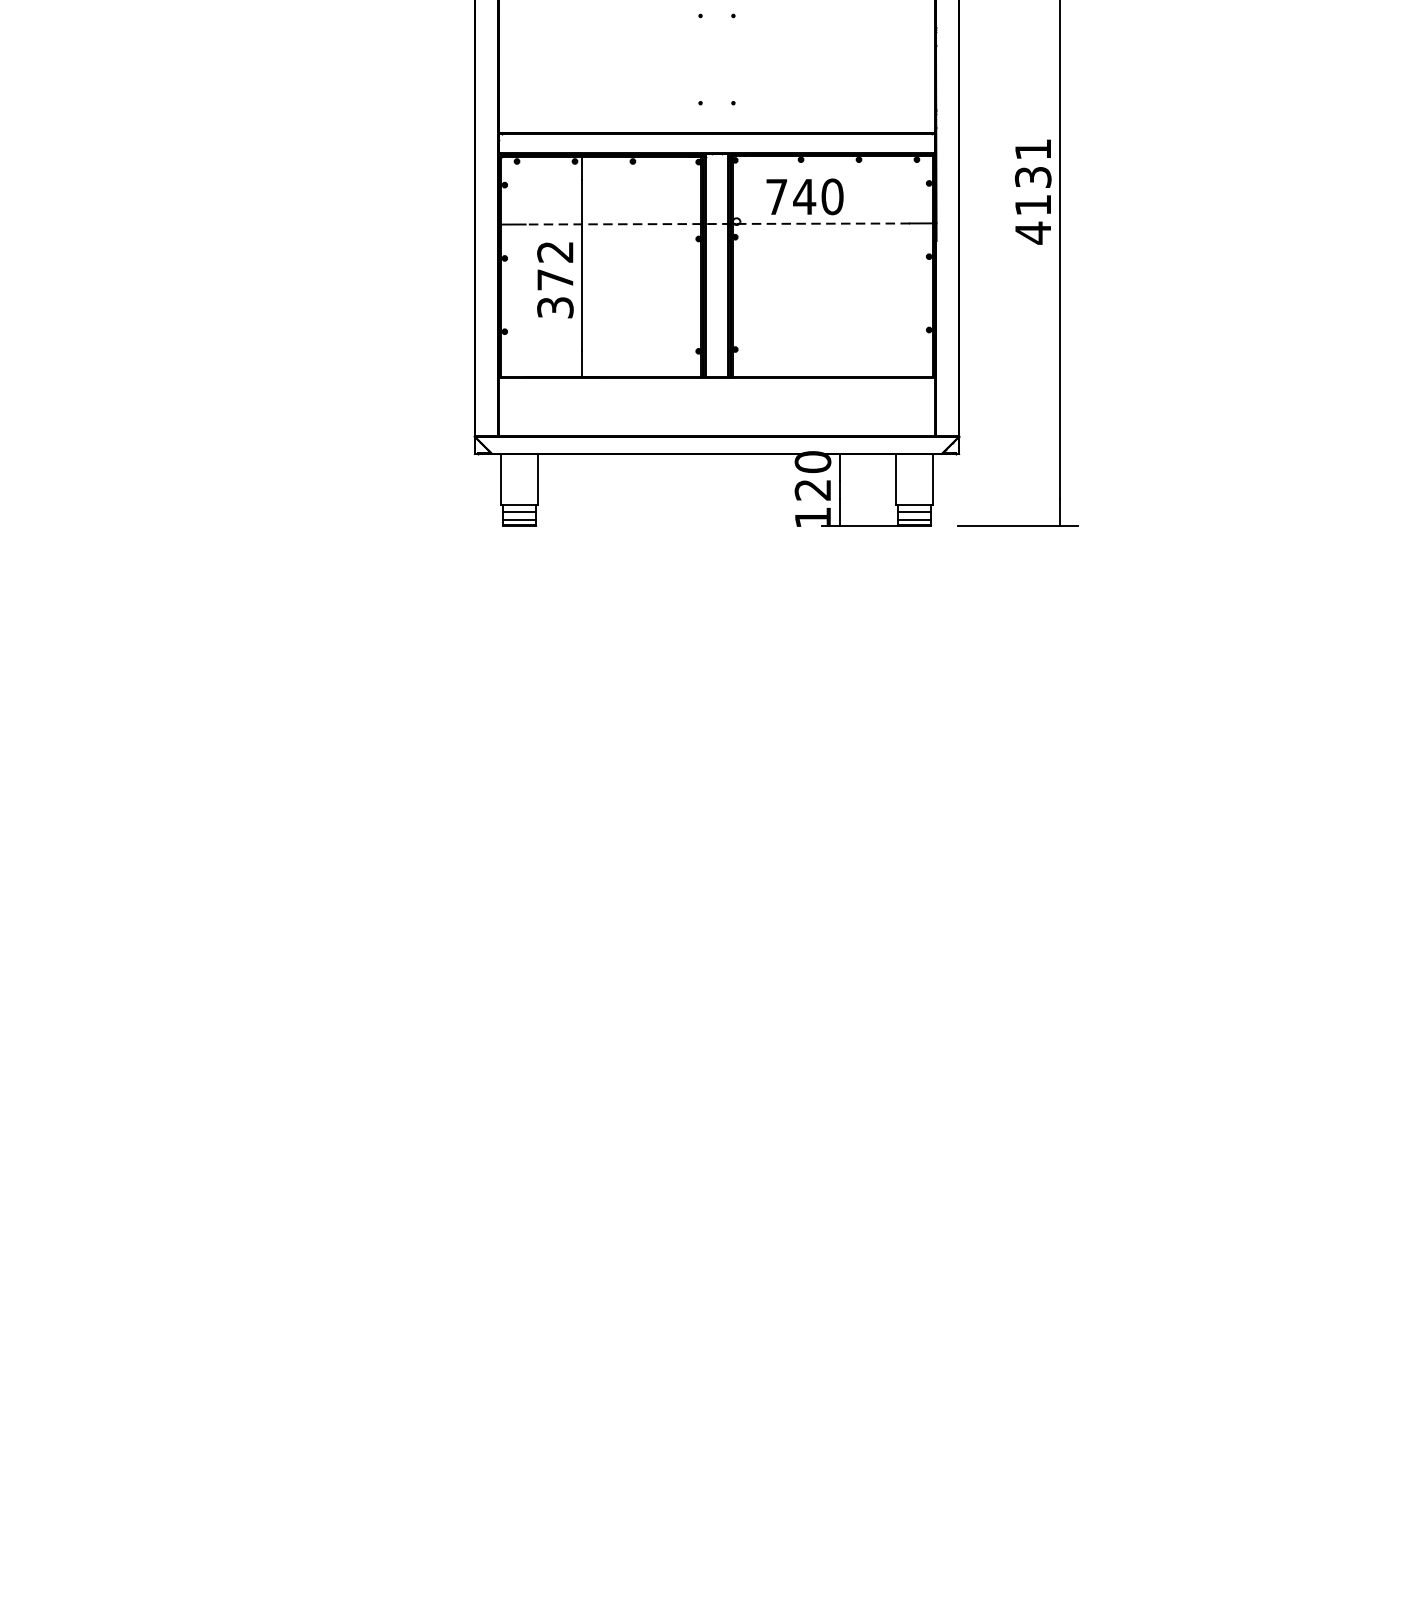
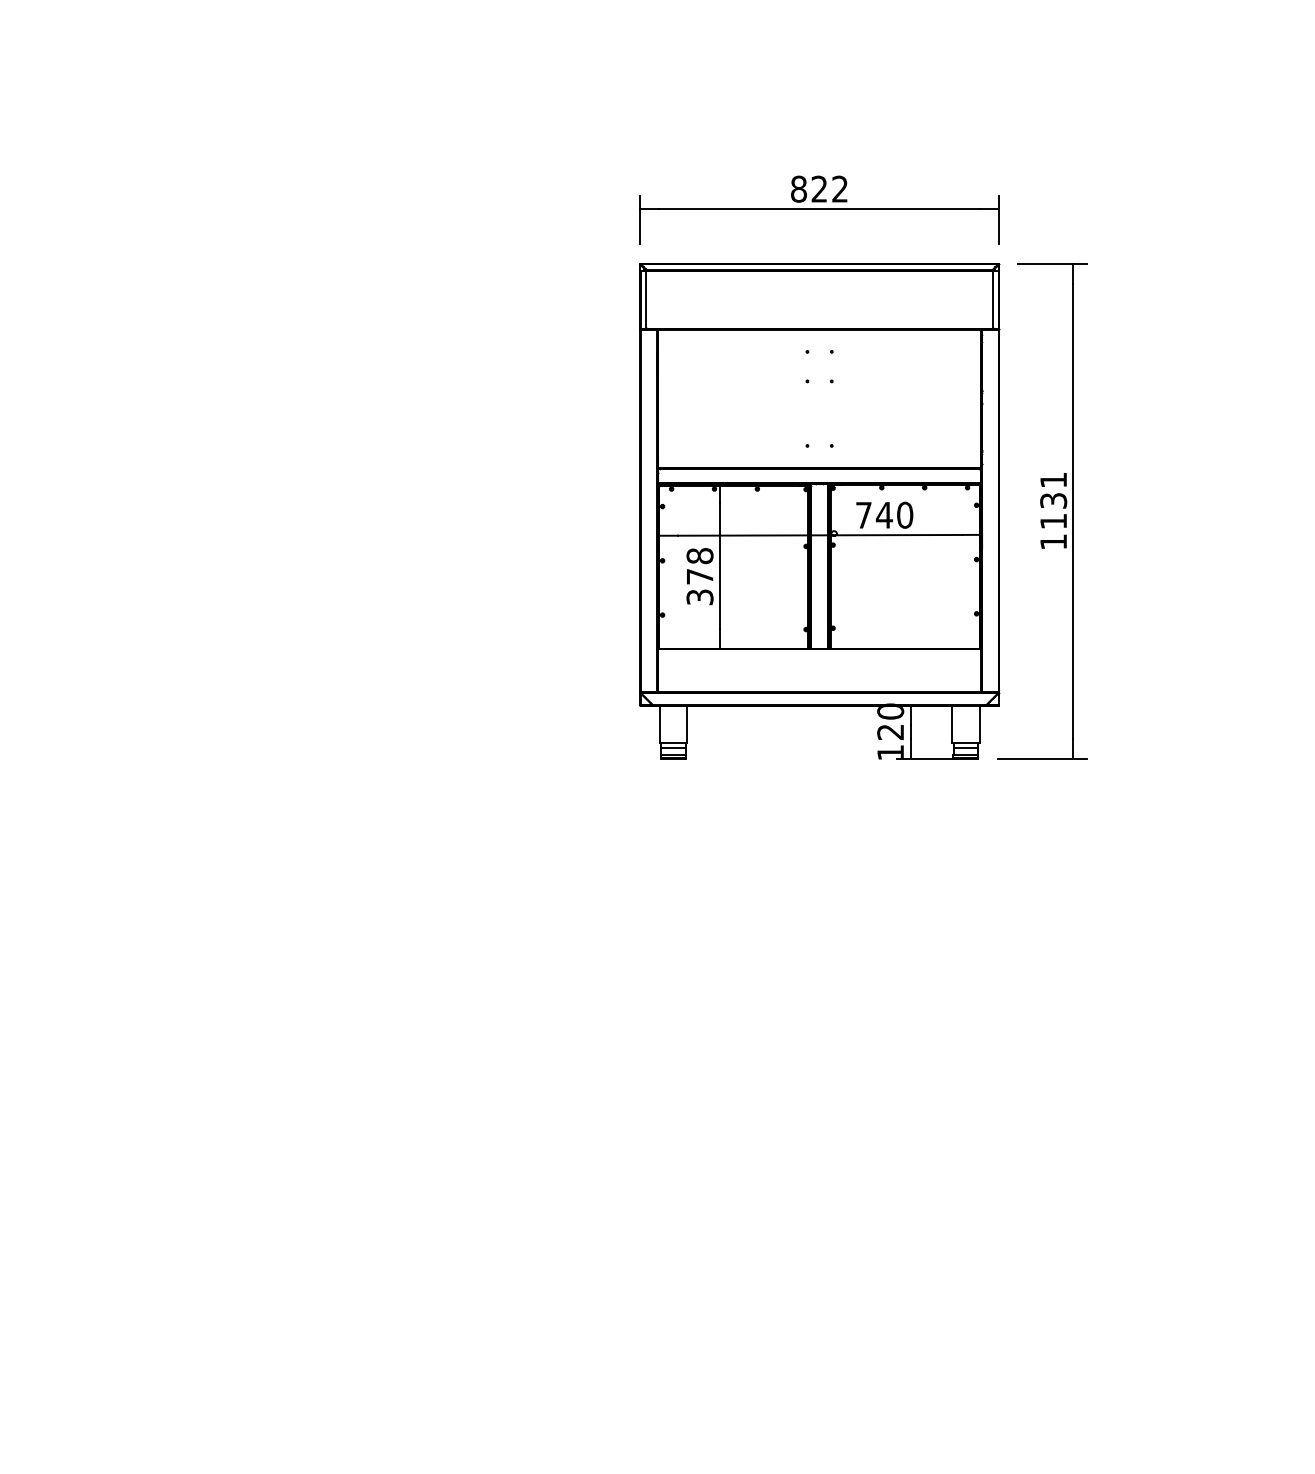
line: (716, 224) -> (819, 535), dashed -> solid
text: (1033, 232) -> (1053, 541), 4131 -> 1131
text: (554, 252) -> (699, 556), 372 -> 378

